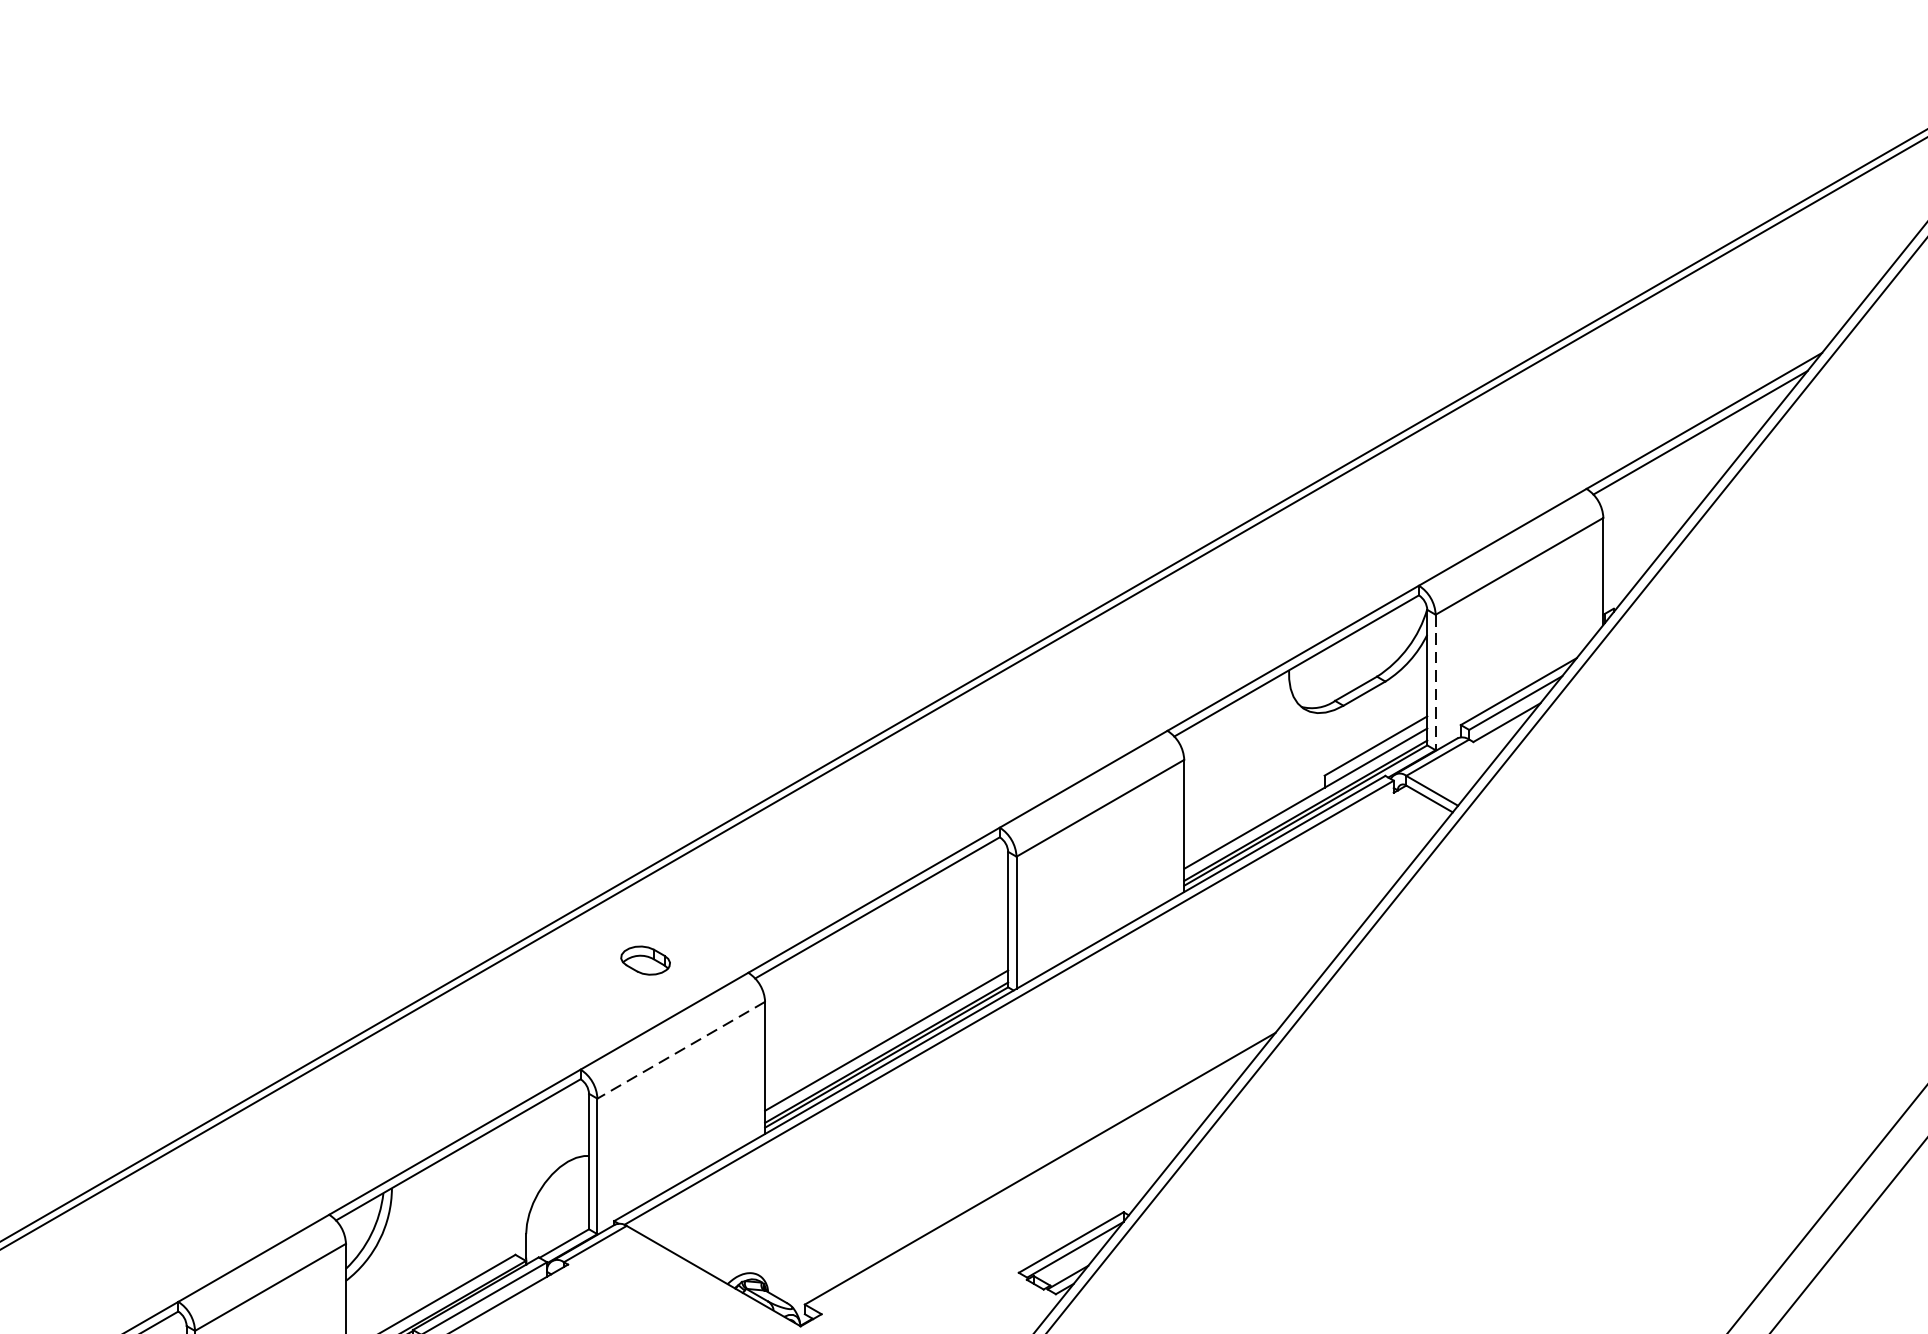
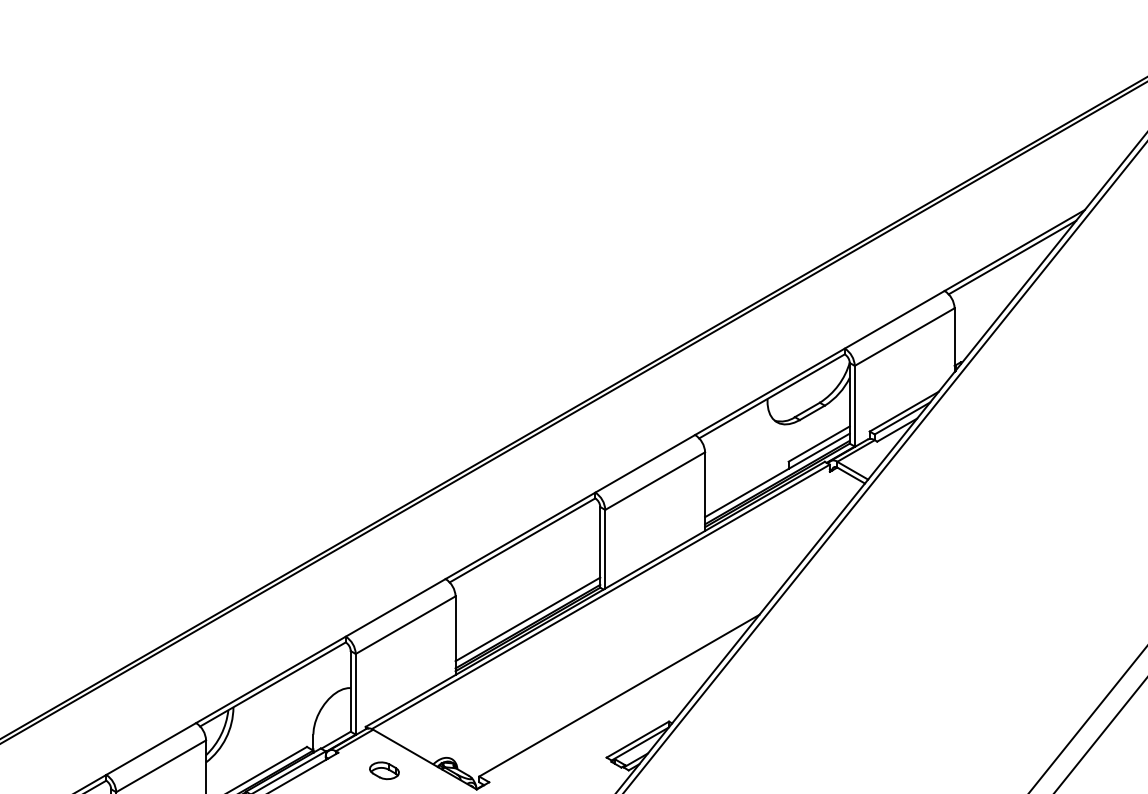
line: (1435, 682) -> (854, 406), dashed -> solid
part: (645, 960) -> (384, 770), moved
line: (680, 1050) -> (405, 625), dashed -> solid

